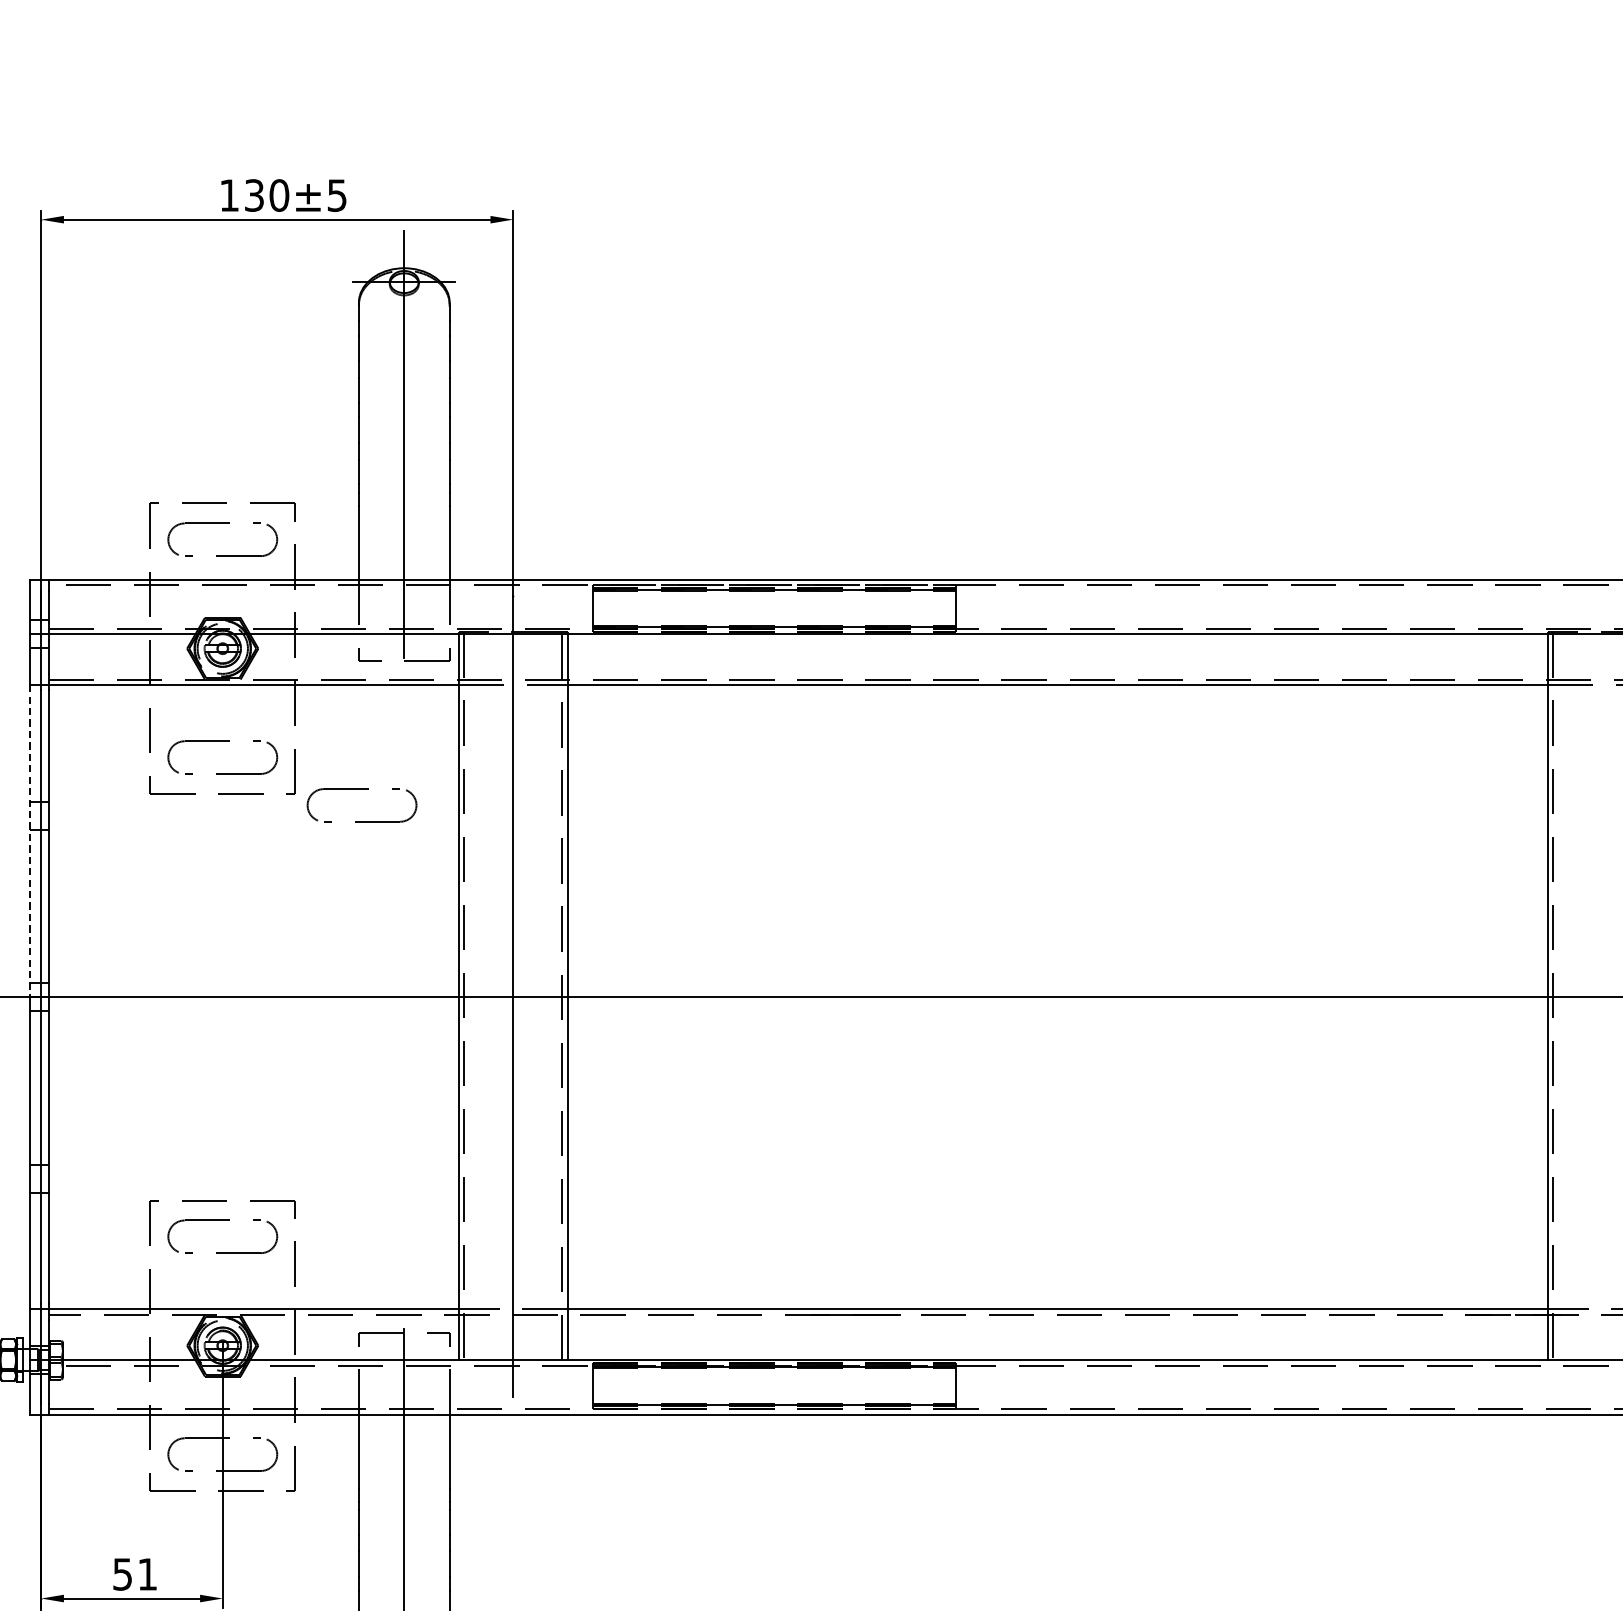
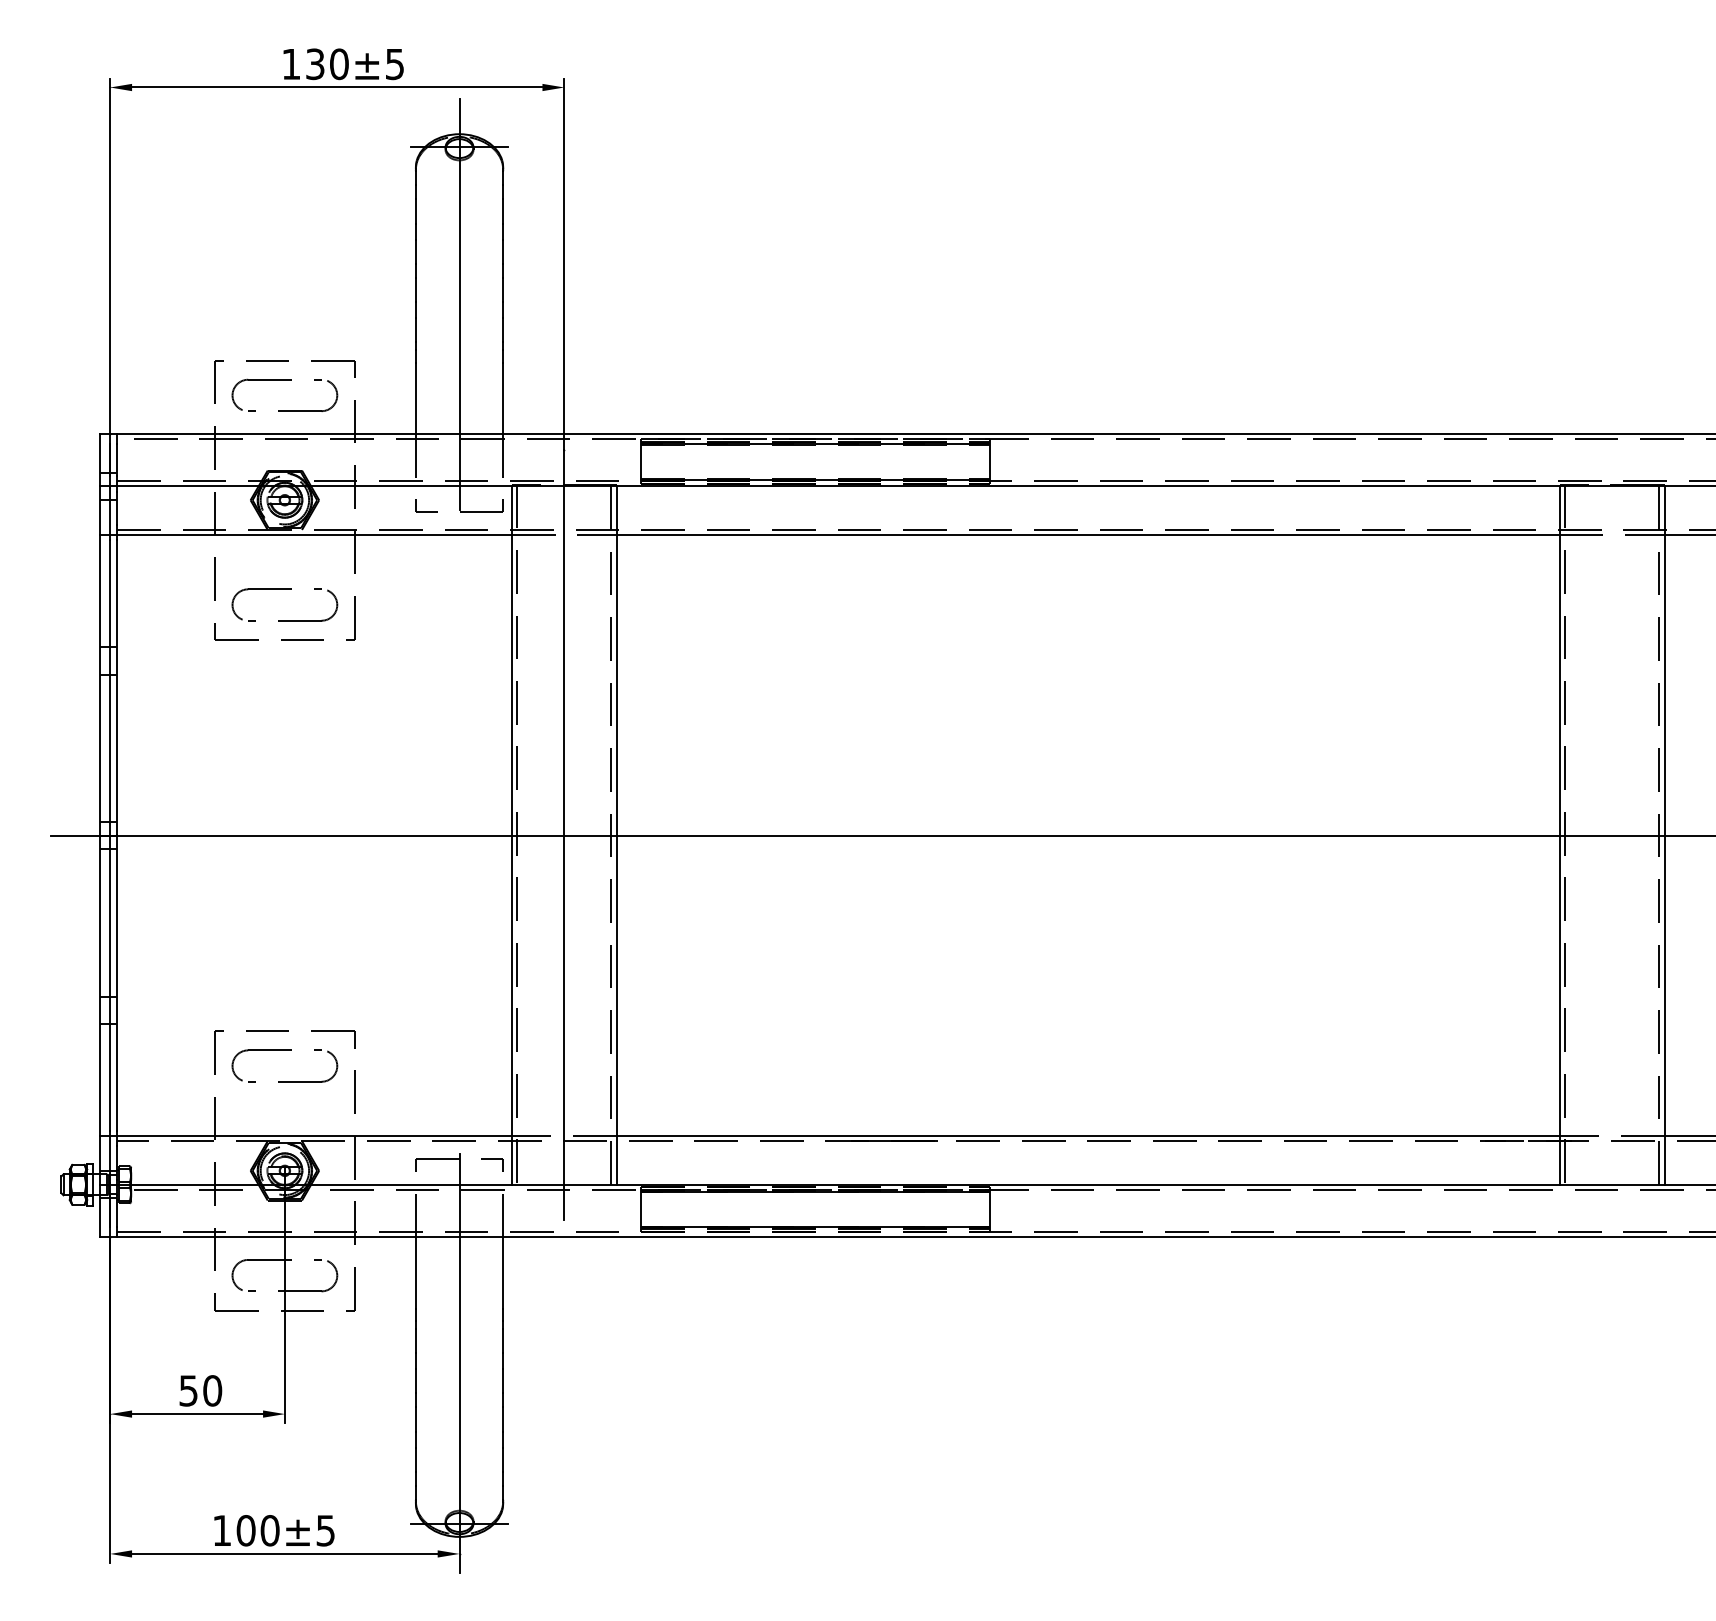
part: (361, 789) -> (418, 635), removed
line: (30, 841) -> (99, 685), dashed -> solid
text: (147, 1574) -> (212, 1390), 51 -> 50

